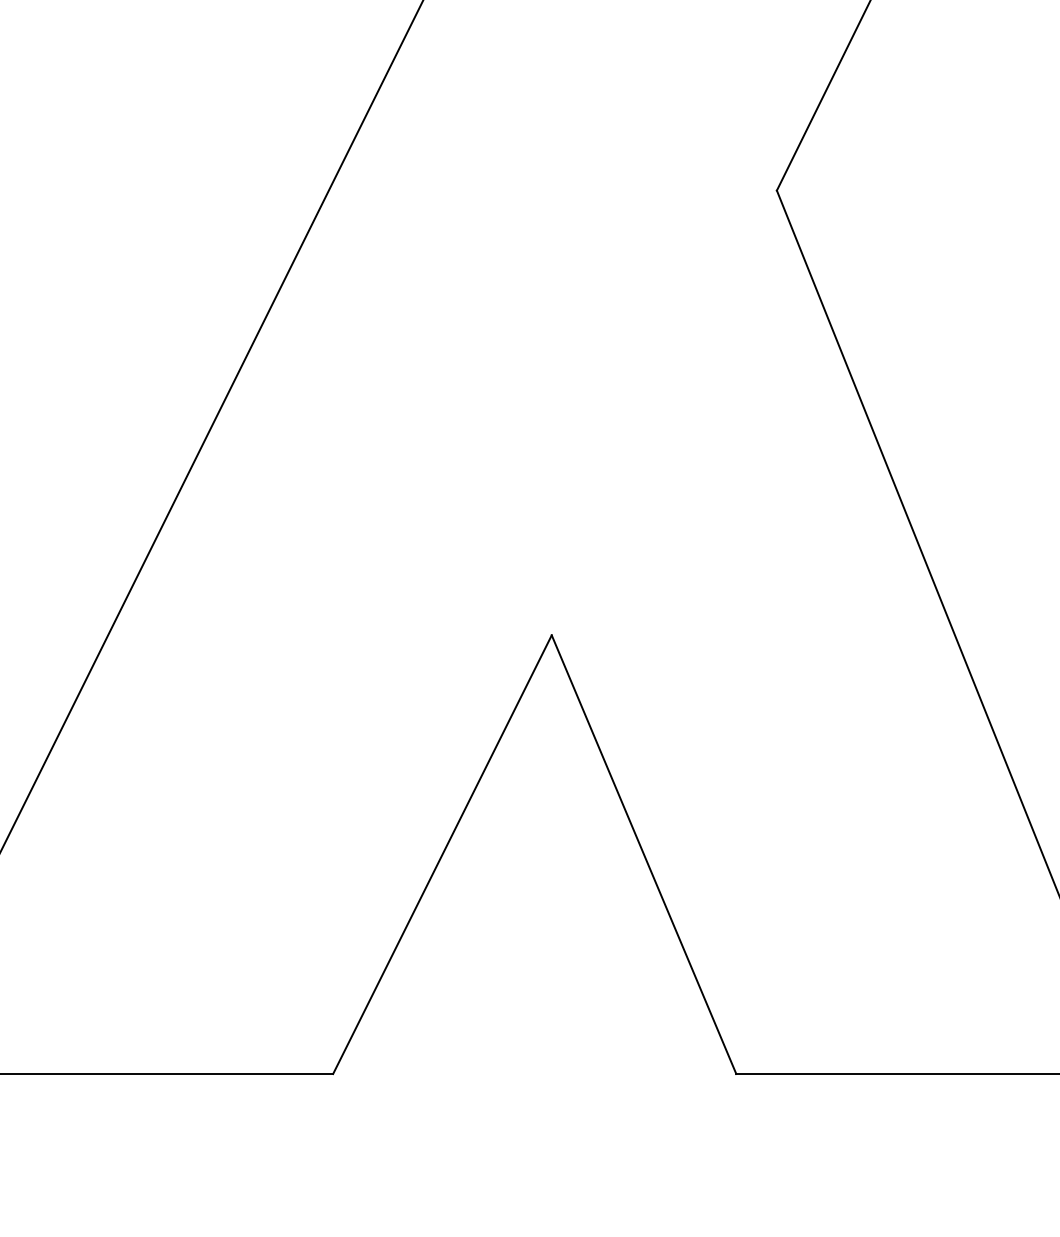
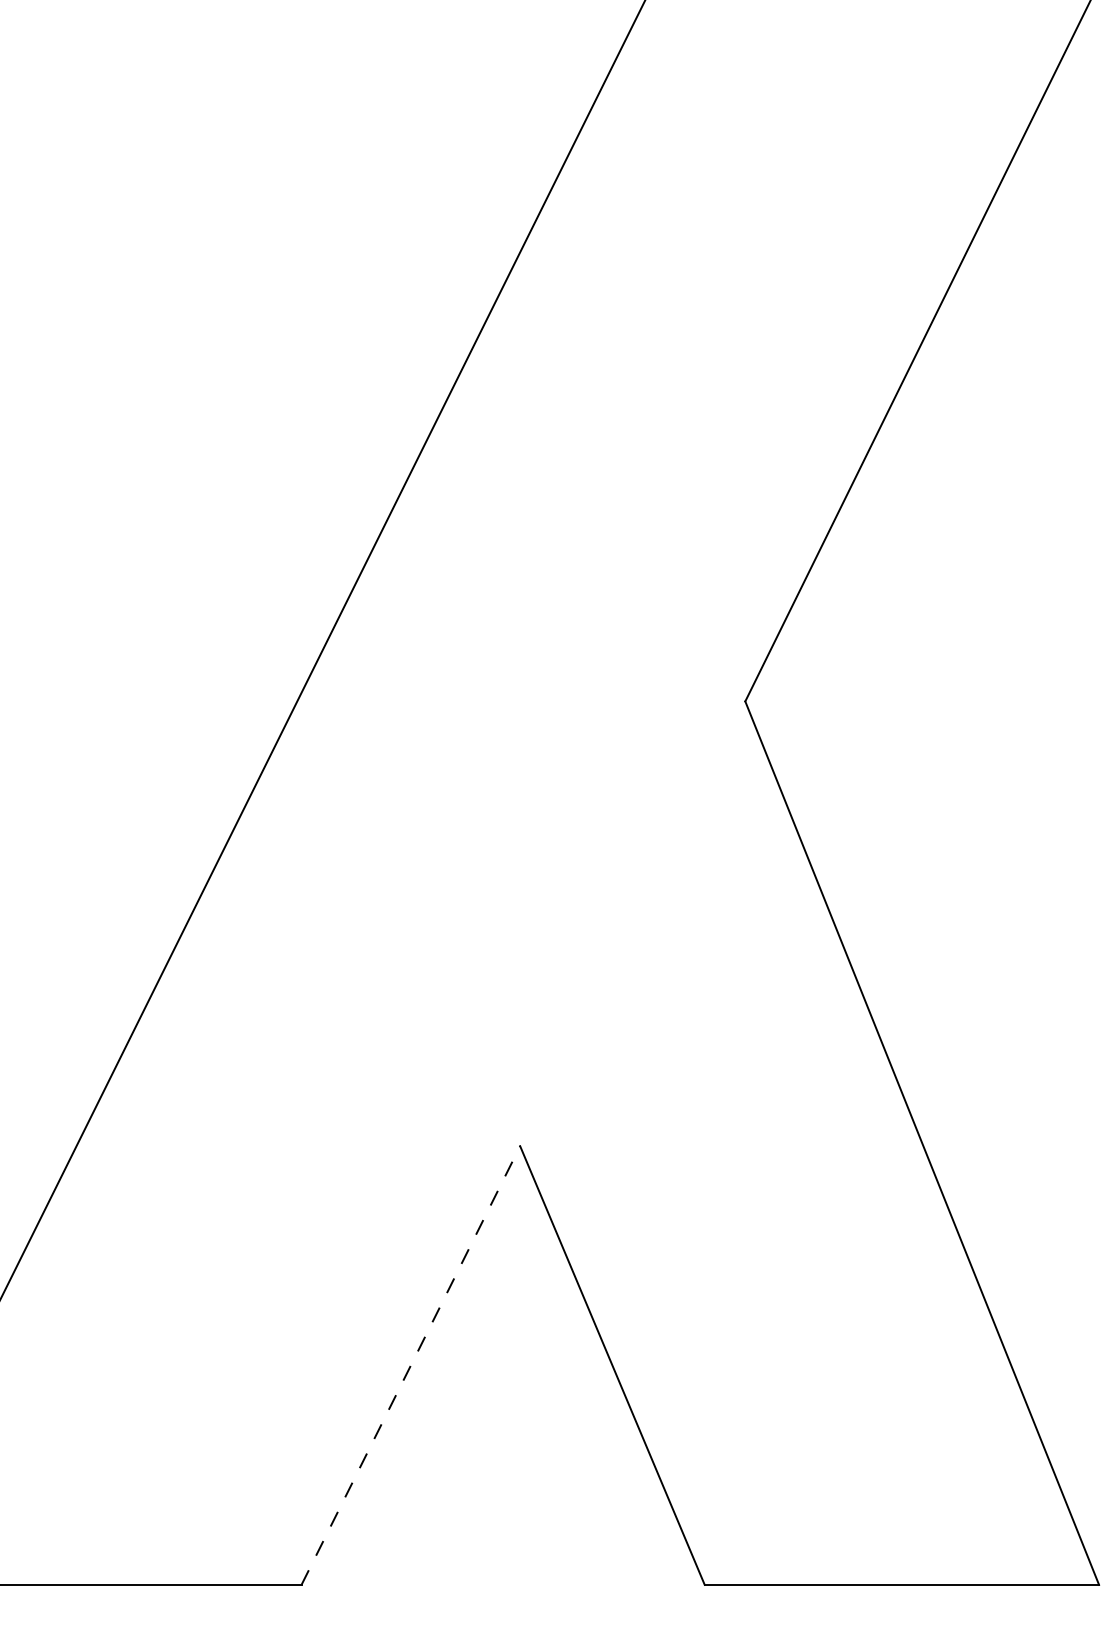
line: (443, 854) -> (411, 1365), solid -> dashed

